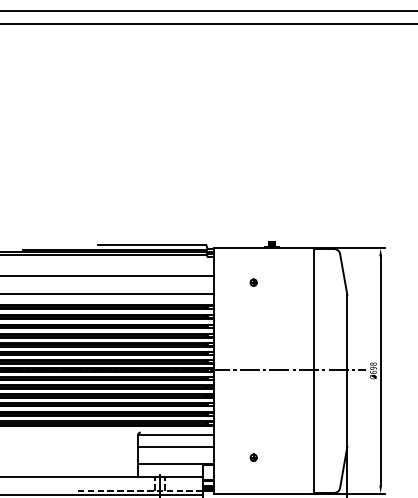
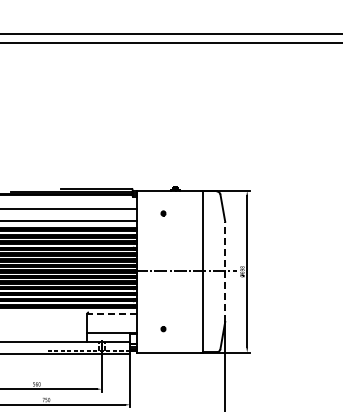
line: (347, 370) -> (225, 271), solid -> dashed
line: (176, 435) -> (112, 314), solid -> dashed
line: (176, 446) -> (112, 321), removed

